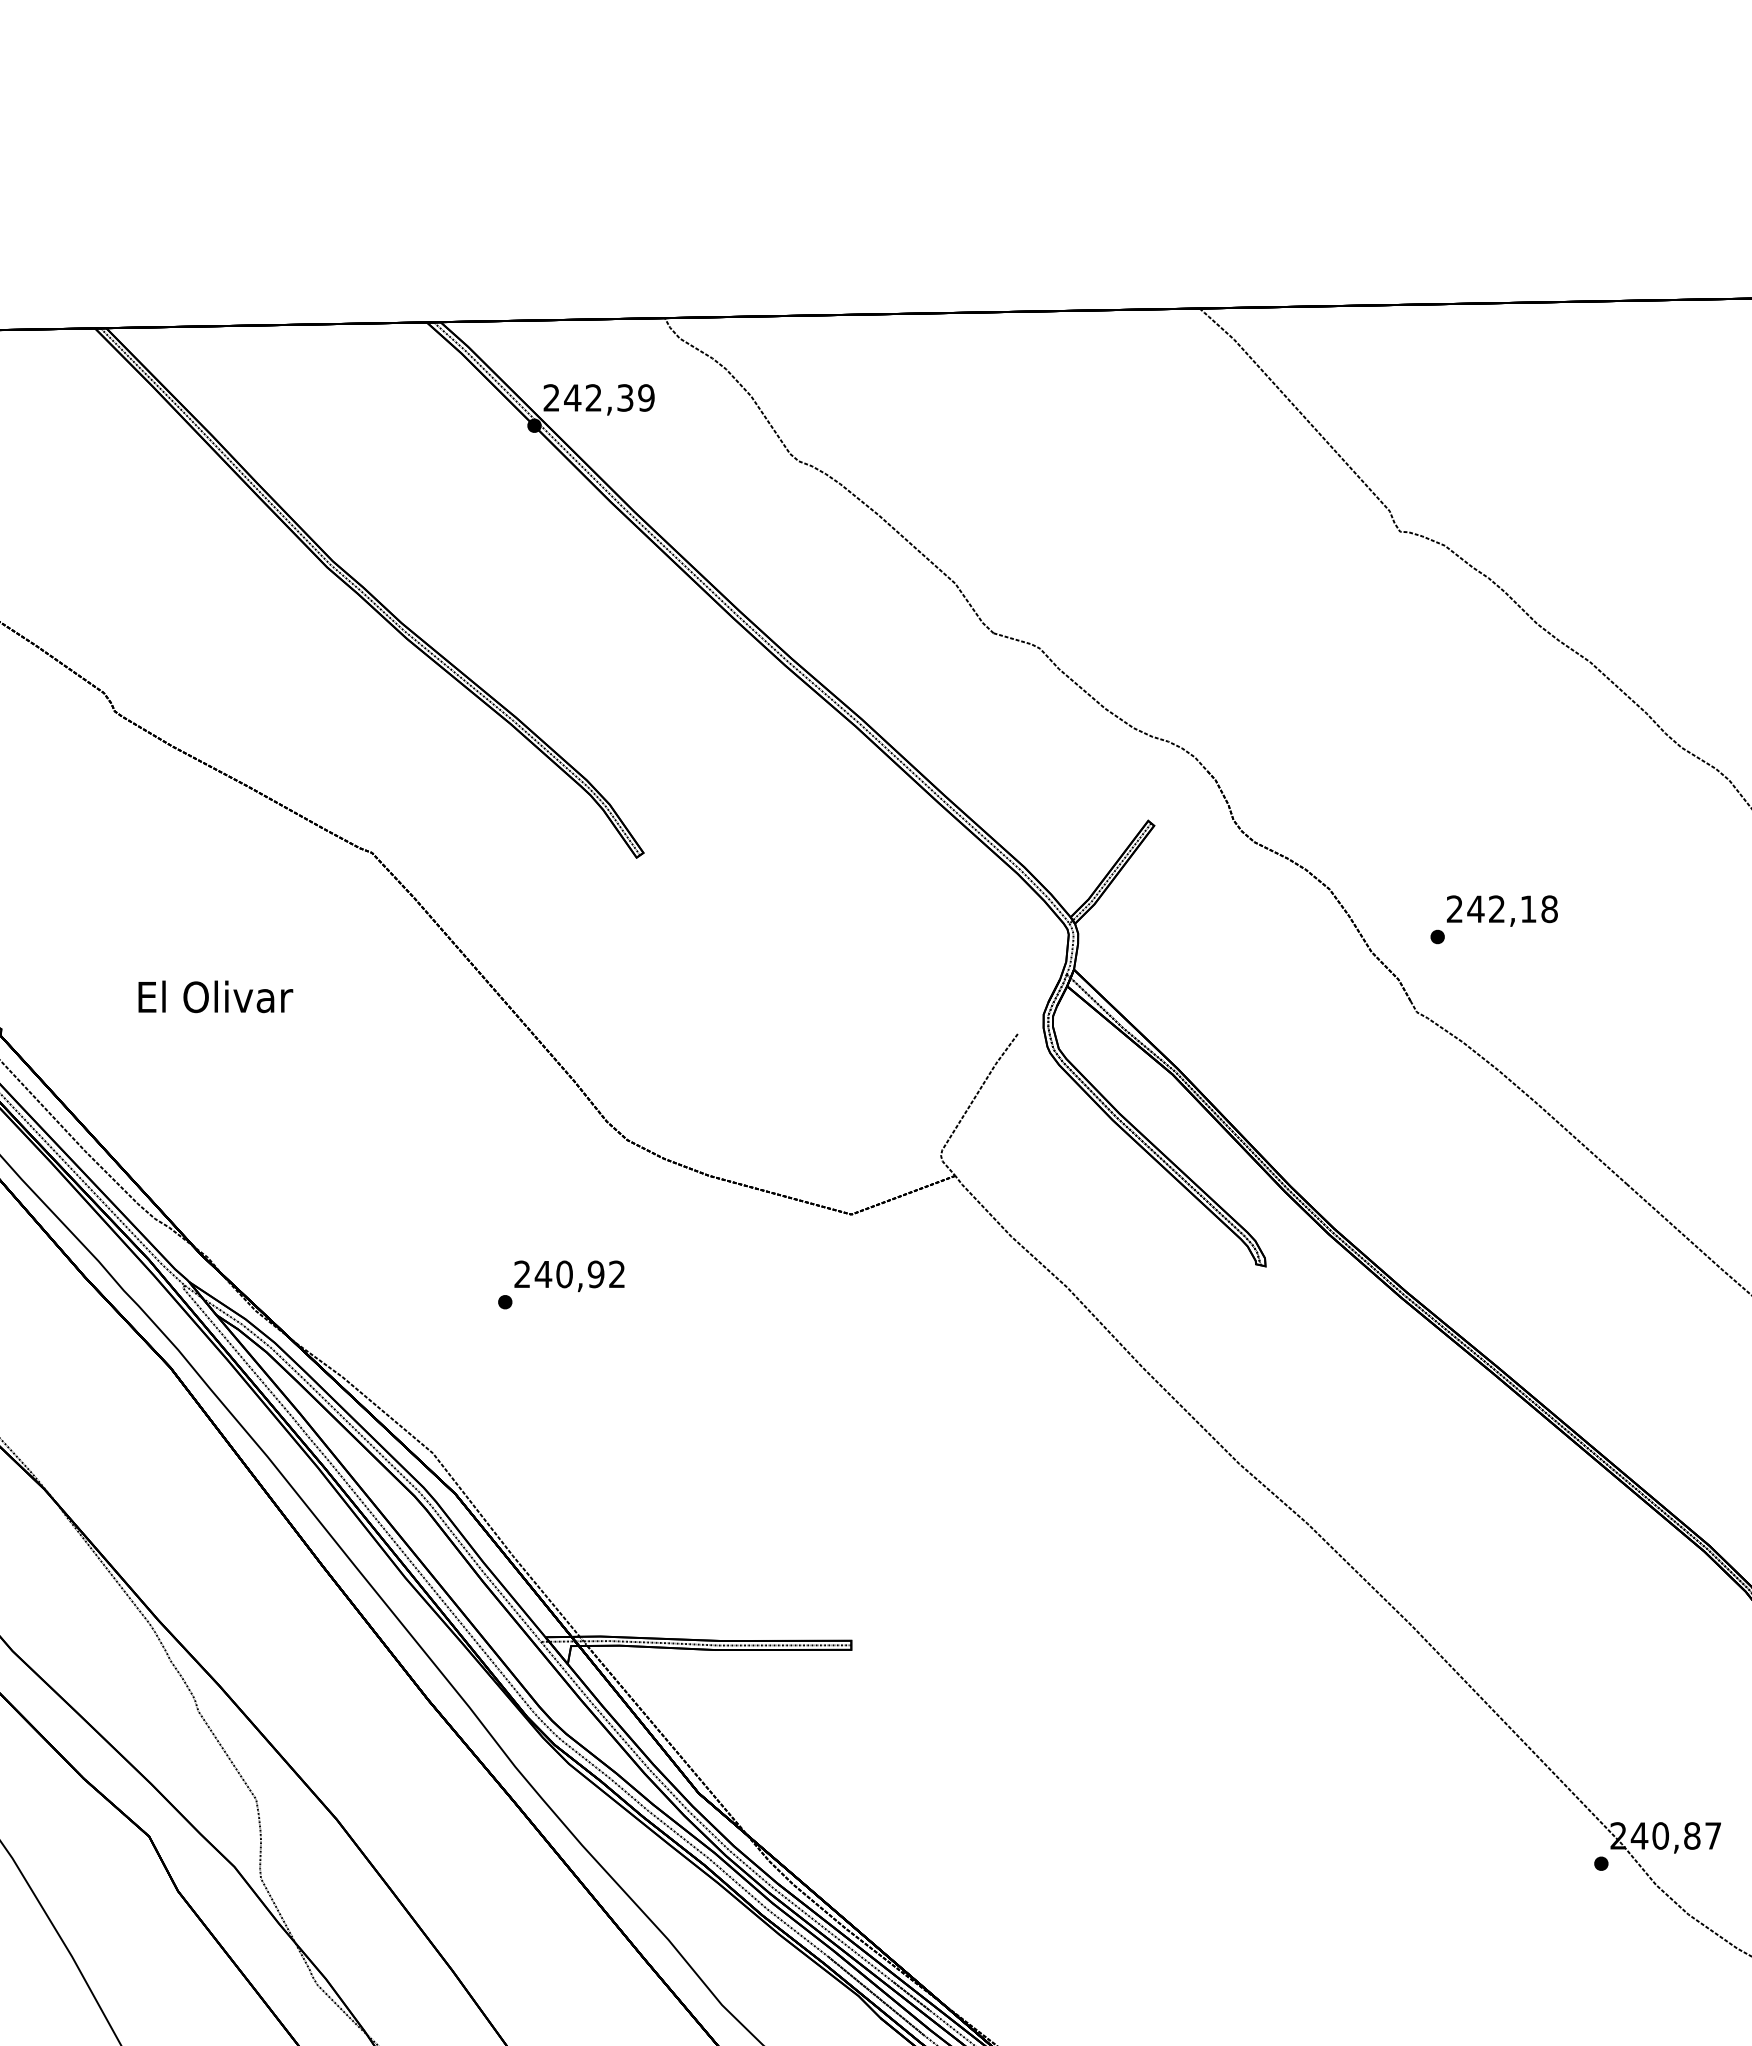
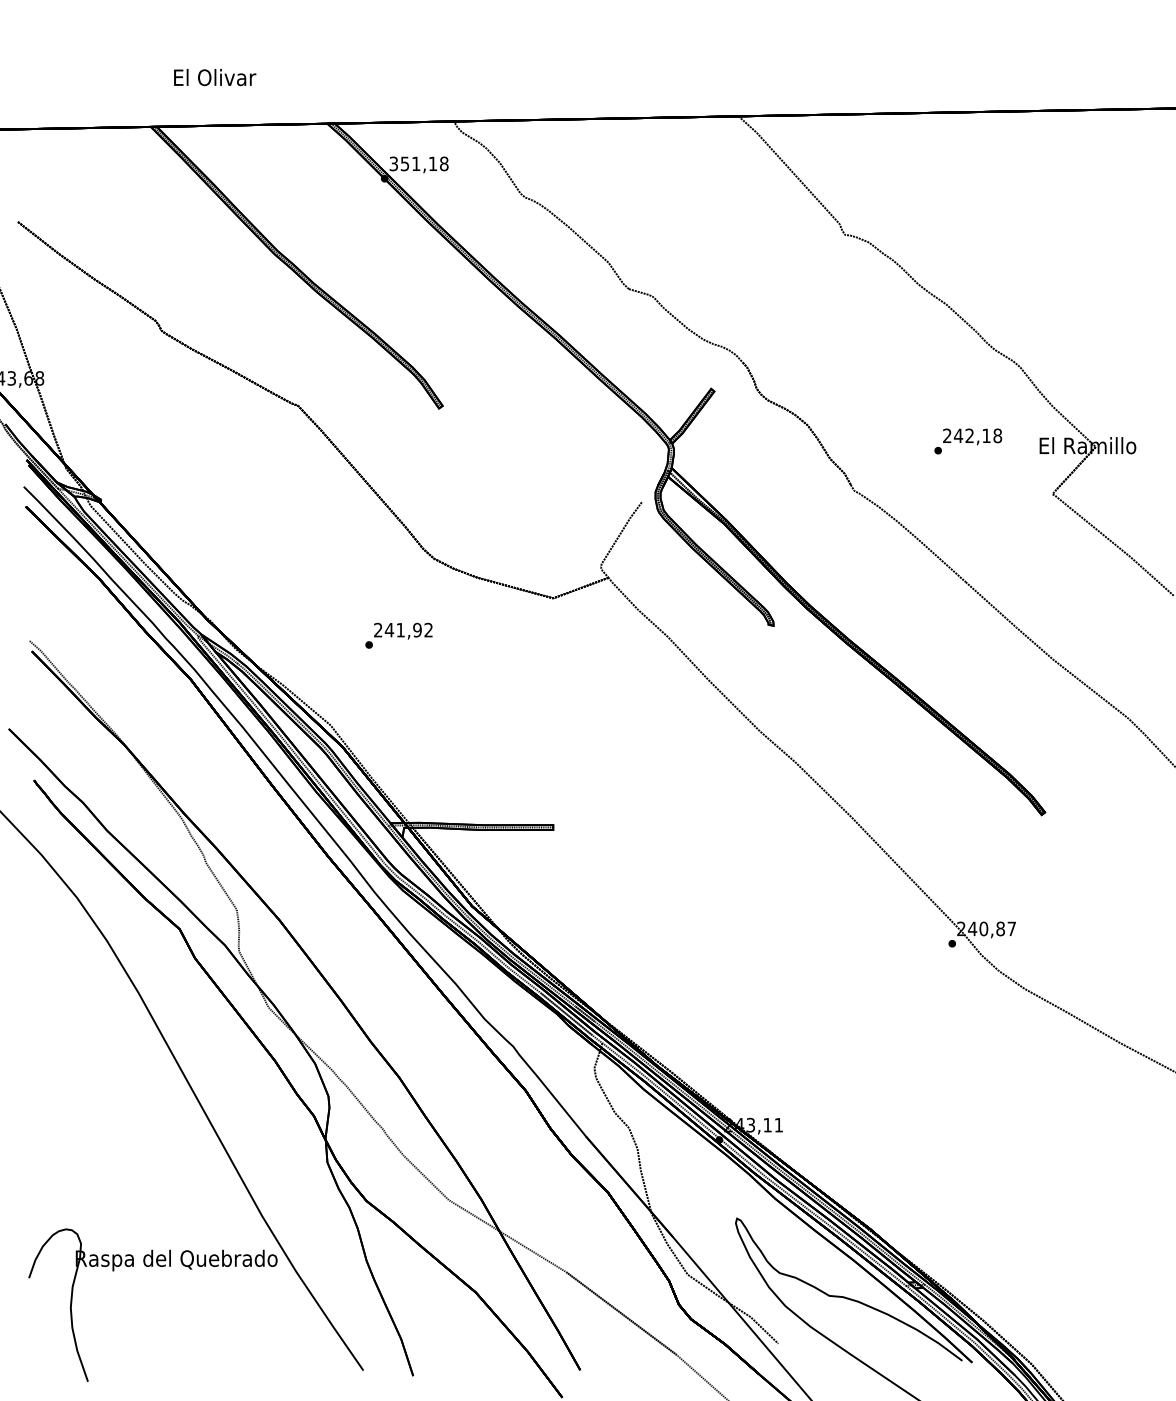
text: (598, 397) -> (418, 163), 242,39 -> 351,18
text: (1494, 919) -> (968, 441), moved
text: (216, 996) -> (215, 77), moved
text: (564, 1273) -> (400, 629), 240,92 -> 241,92

